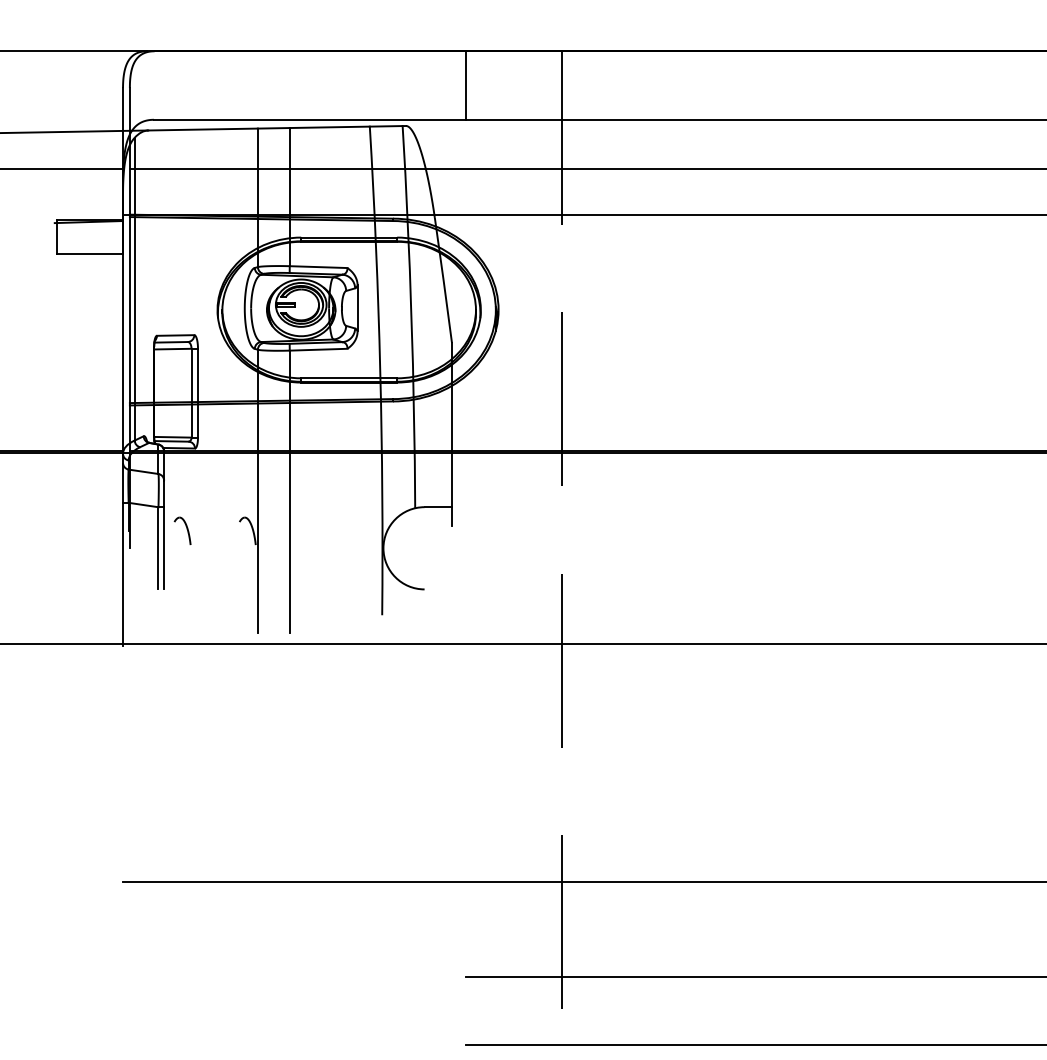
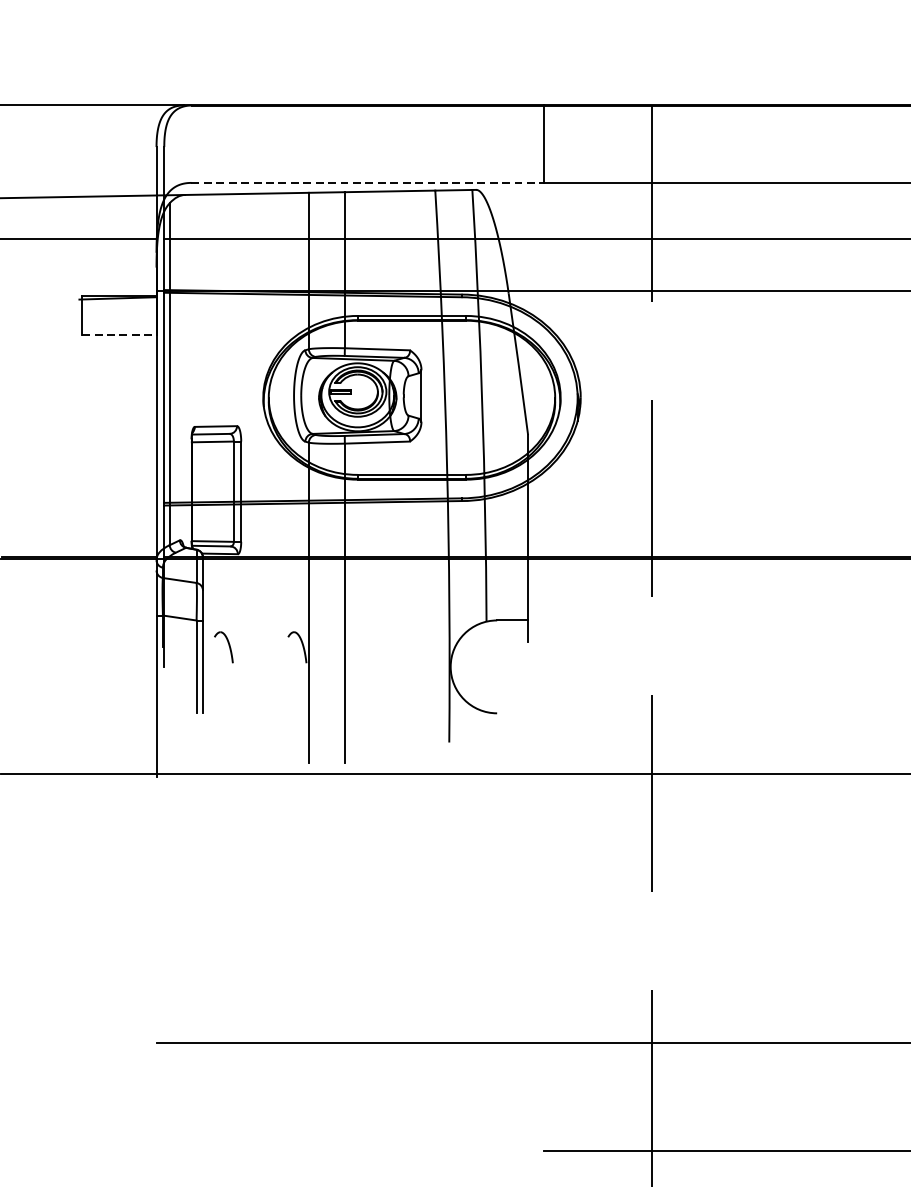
line: (309, 119) -> (367, 182), solid -> dashed
line: (90, 254) -> (119, 335), solid -> dashed

